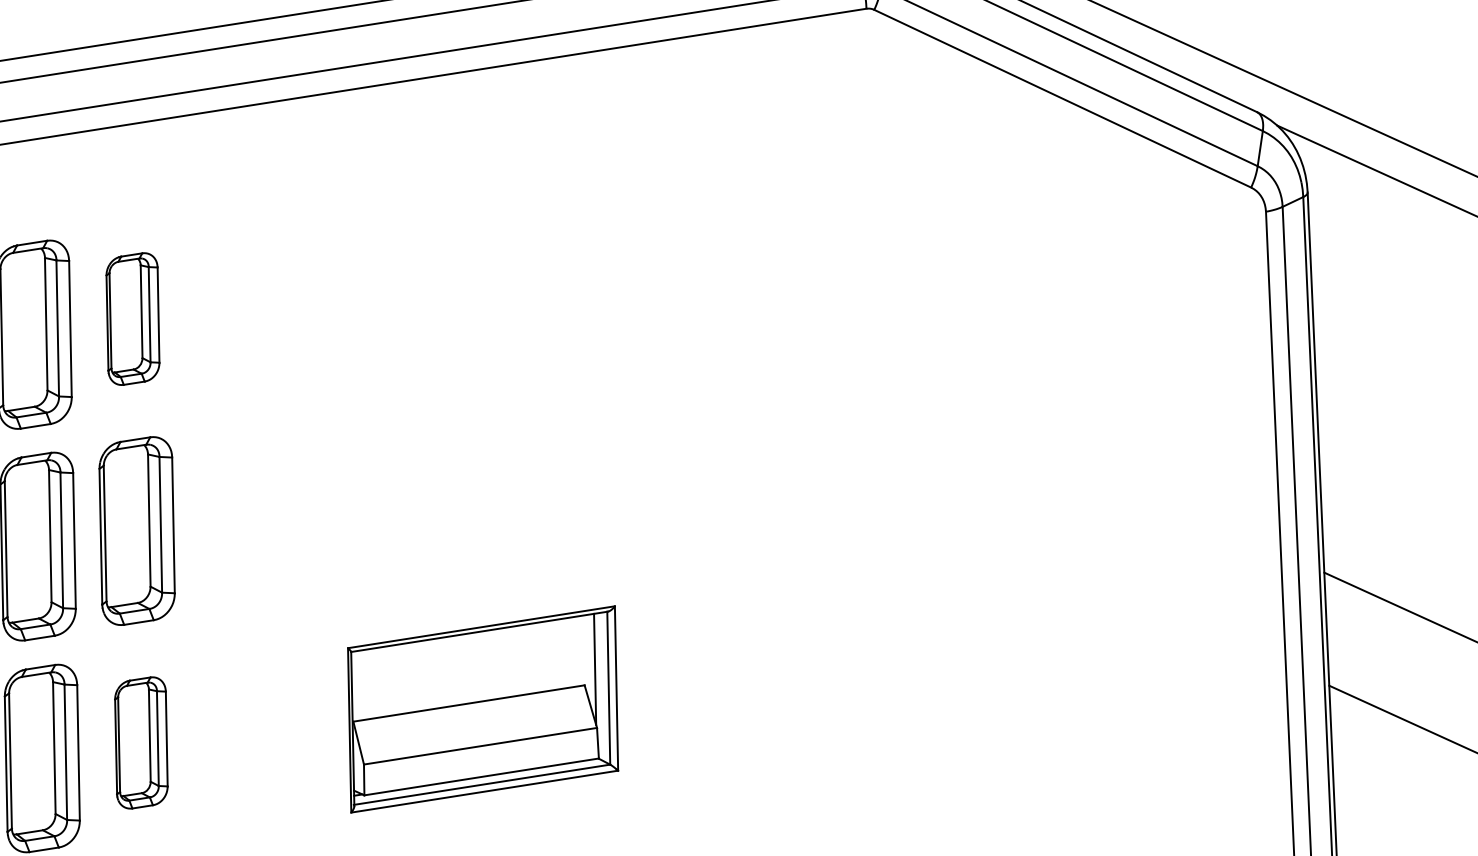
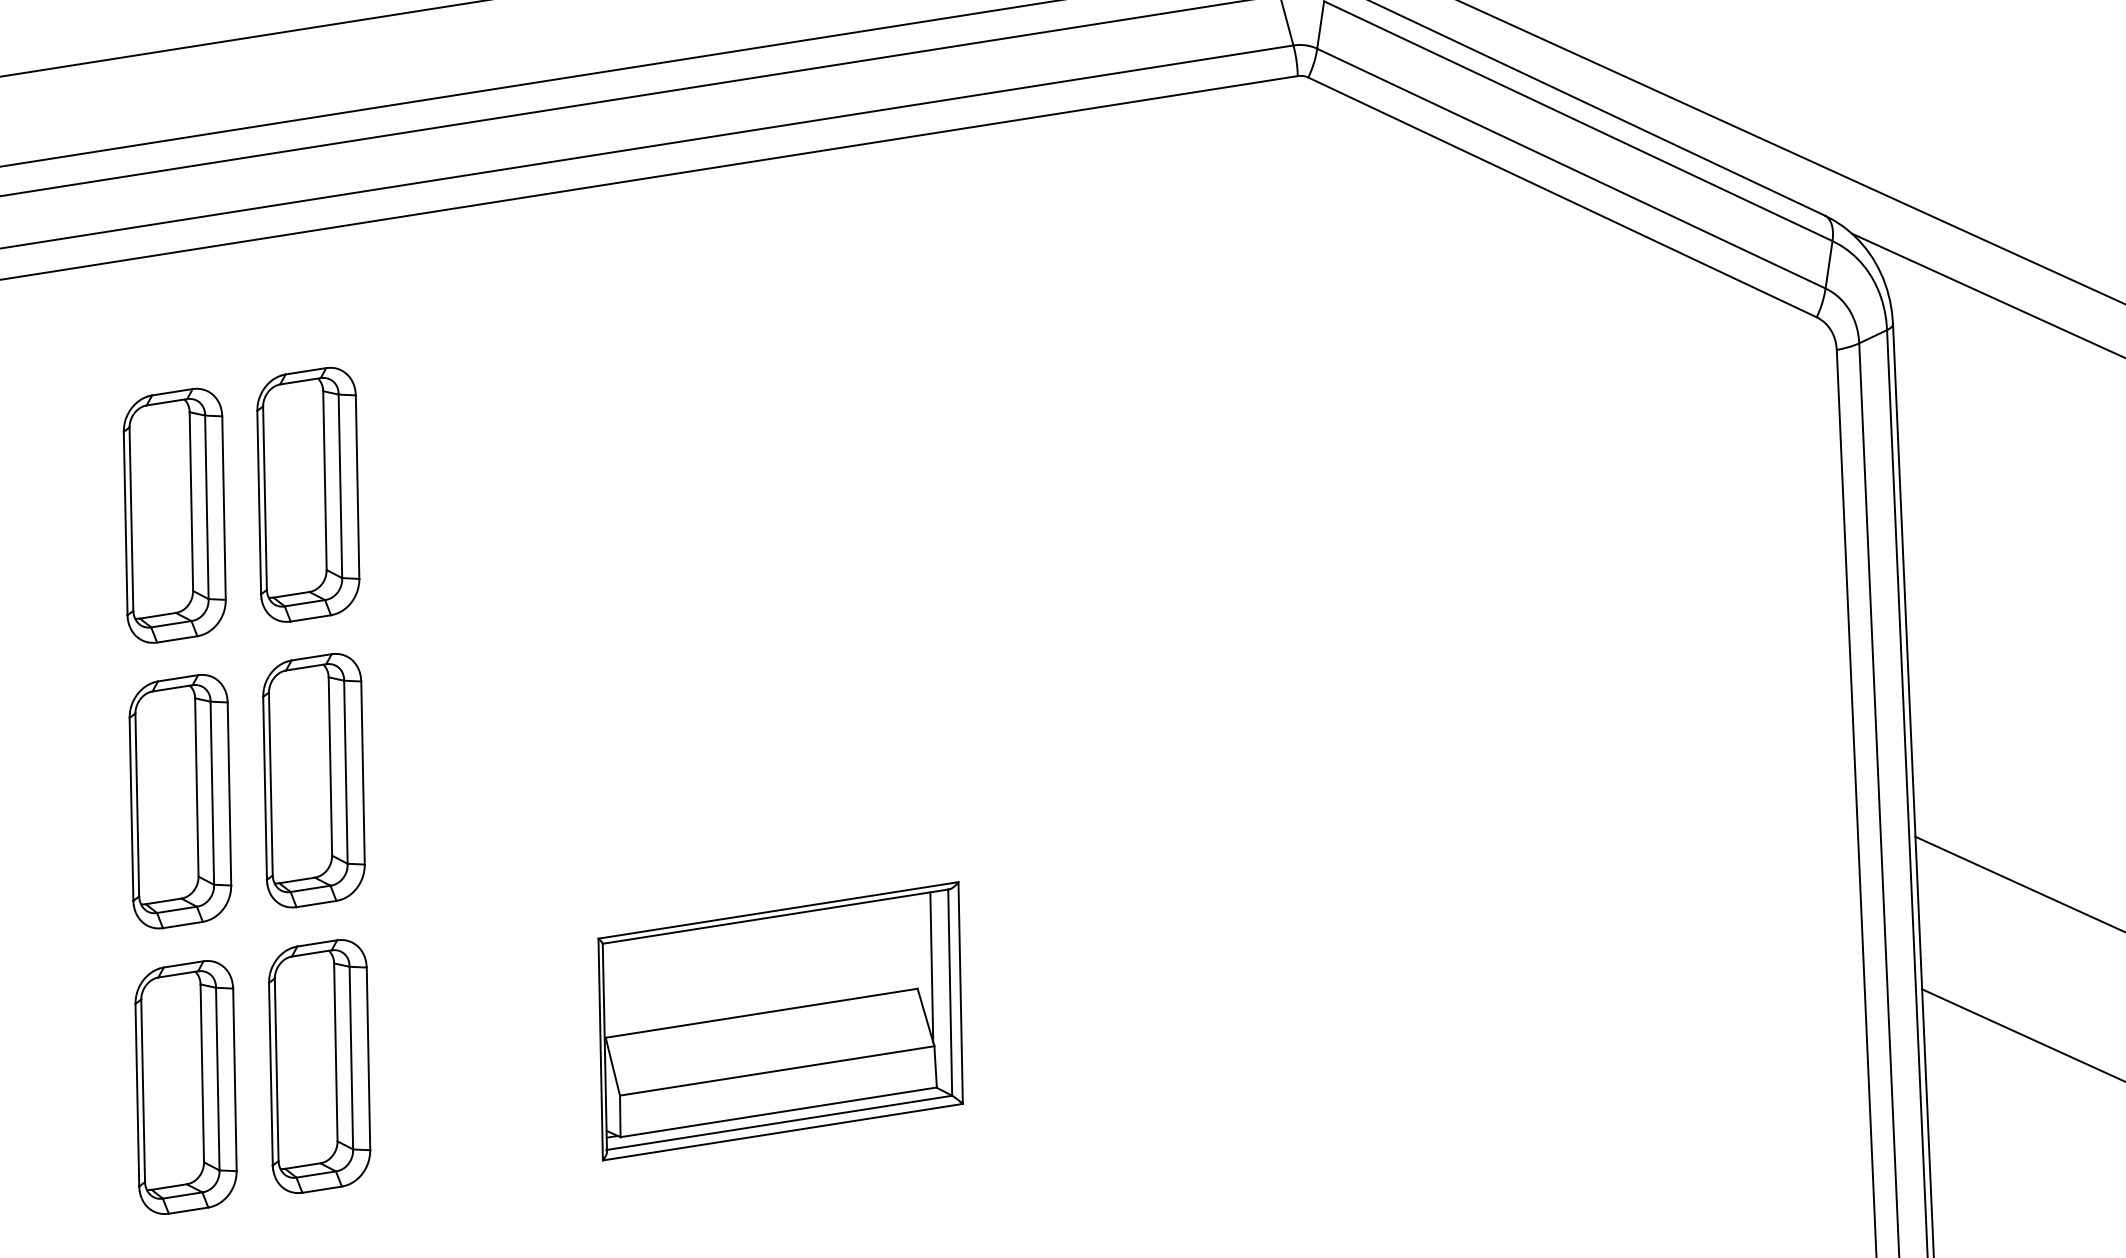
part: (133, 318) -> (308, 494), size x1.43
part: (141, 742) -> (319, 1066), size x1.43

